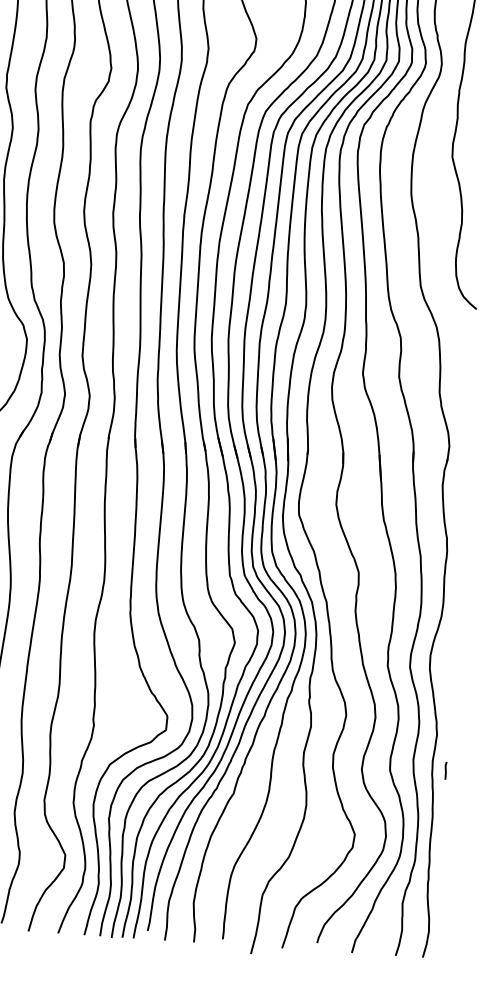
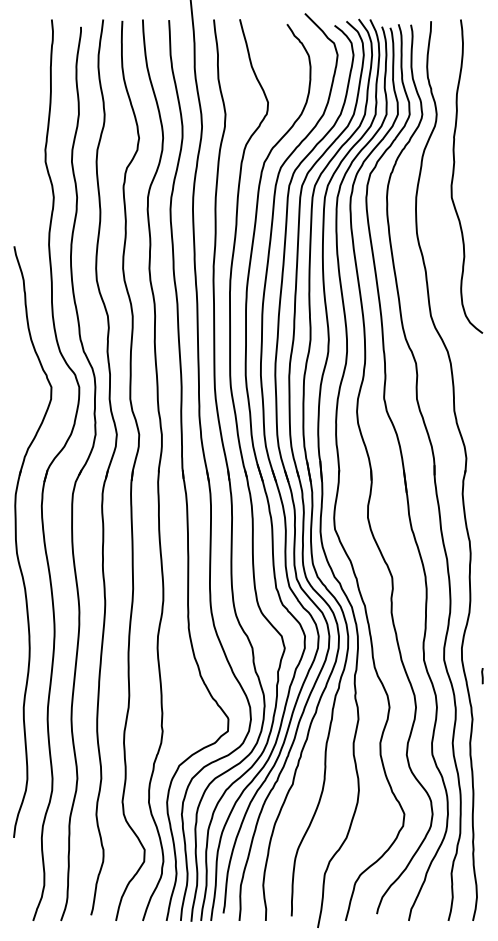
line: (445, 771) -> (482, 676), moved

